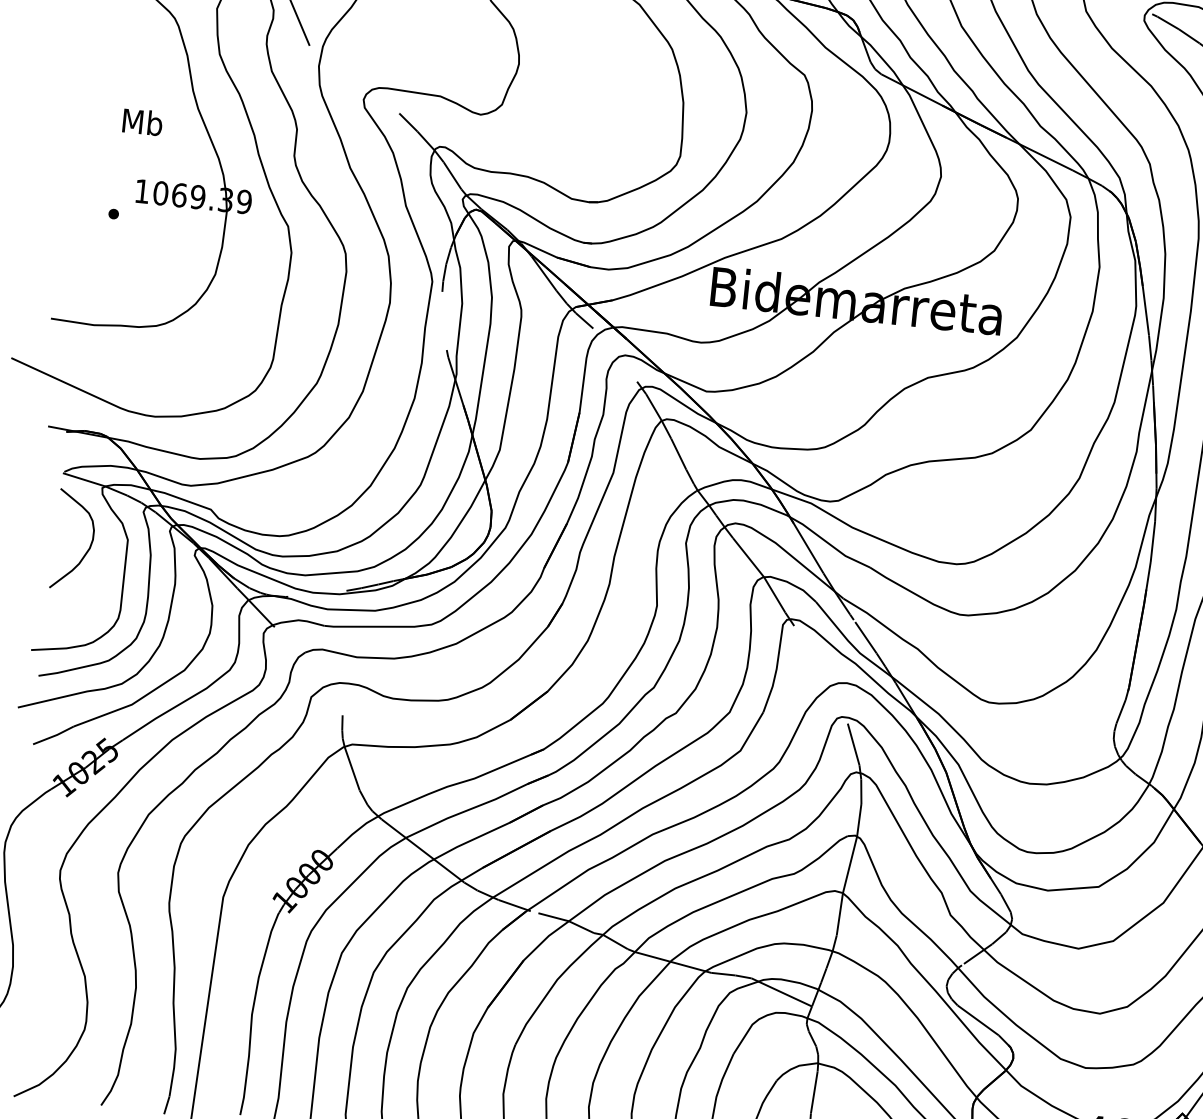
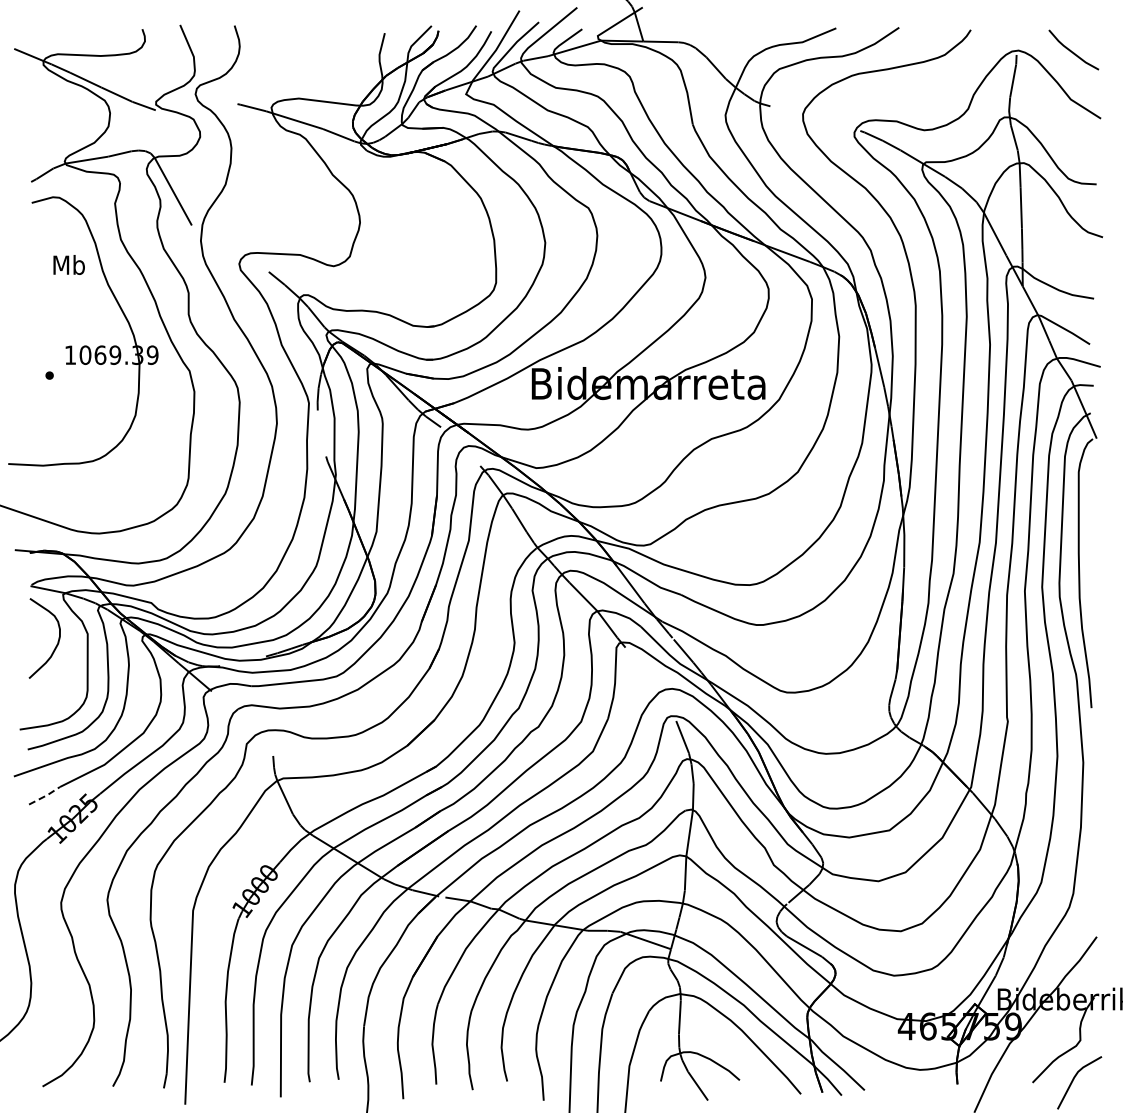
text: (141, 121) -> (68, 264), moved
line: (54, 735) -> (45, 795), solid -> dashed

